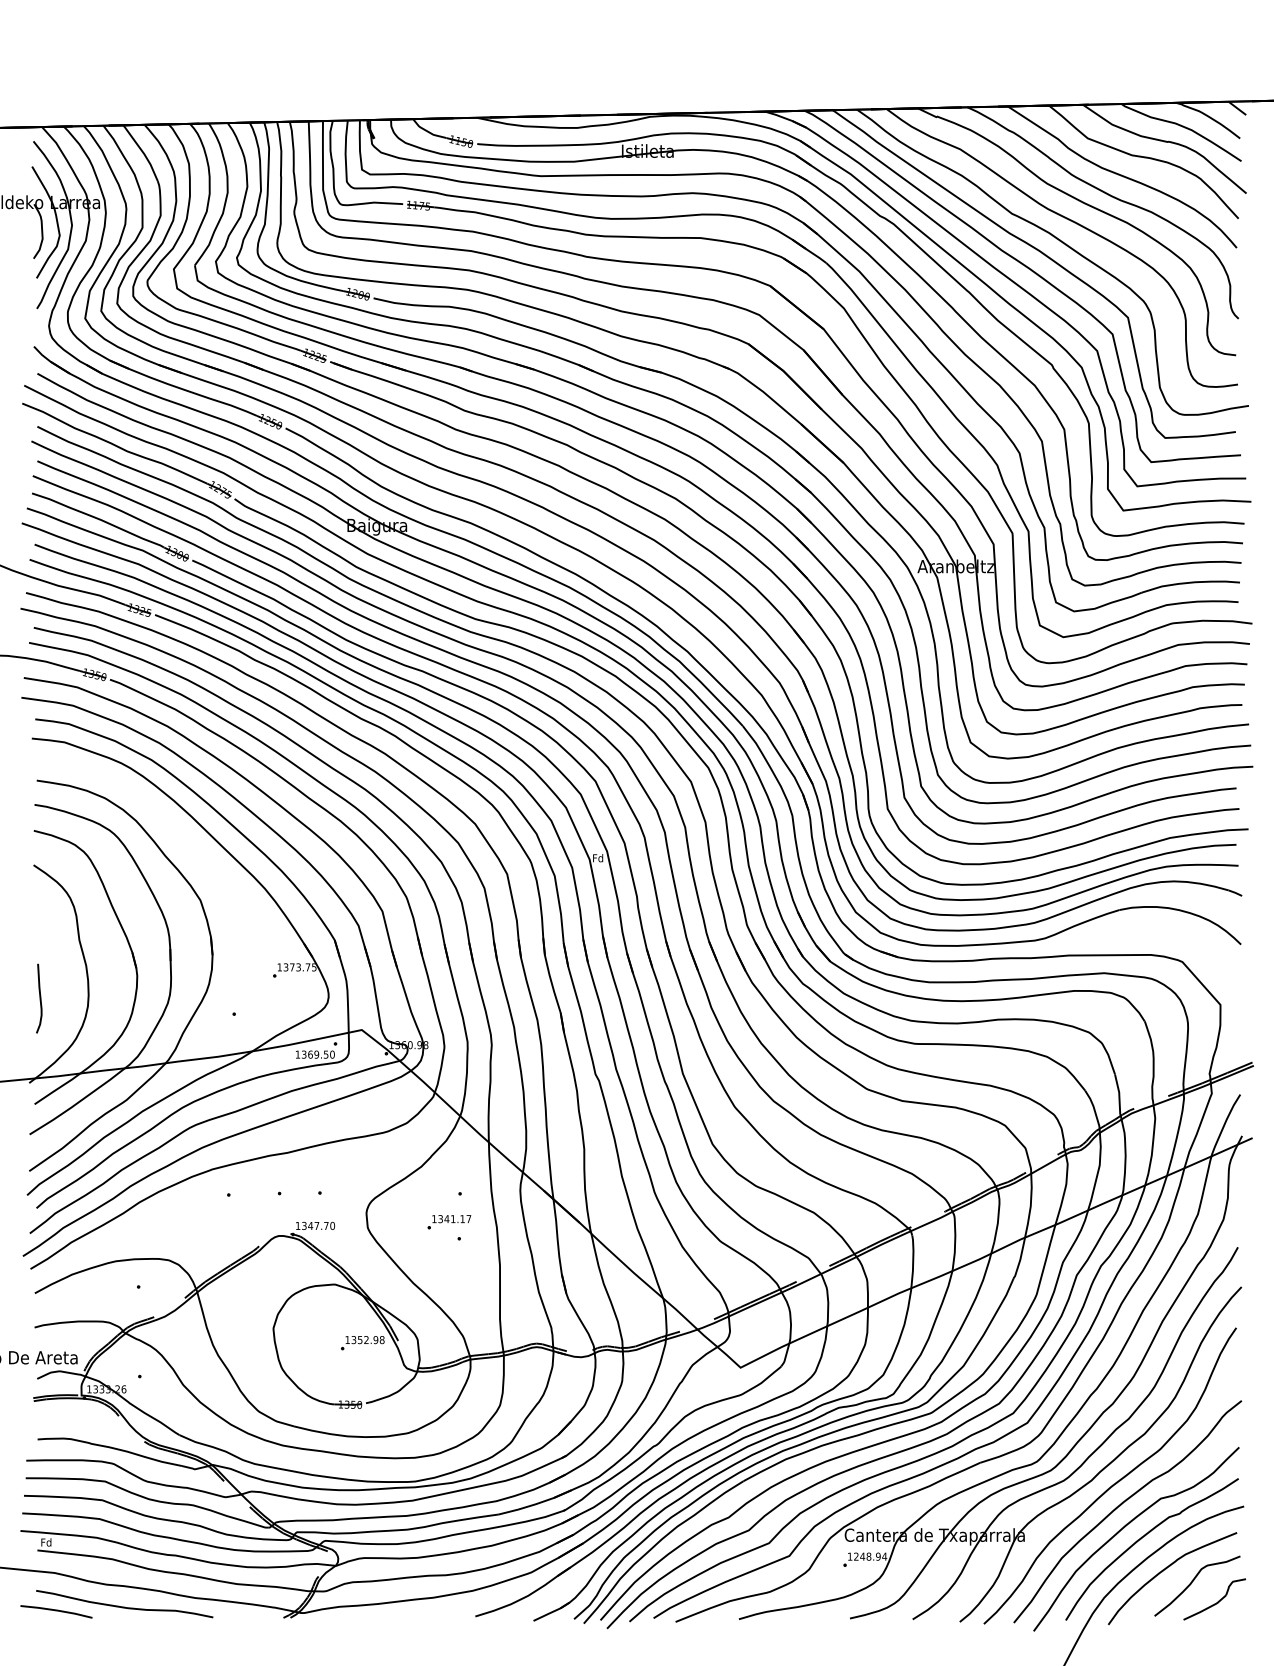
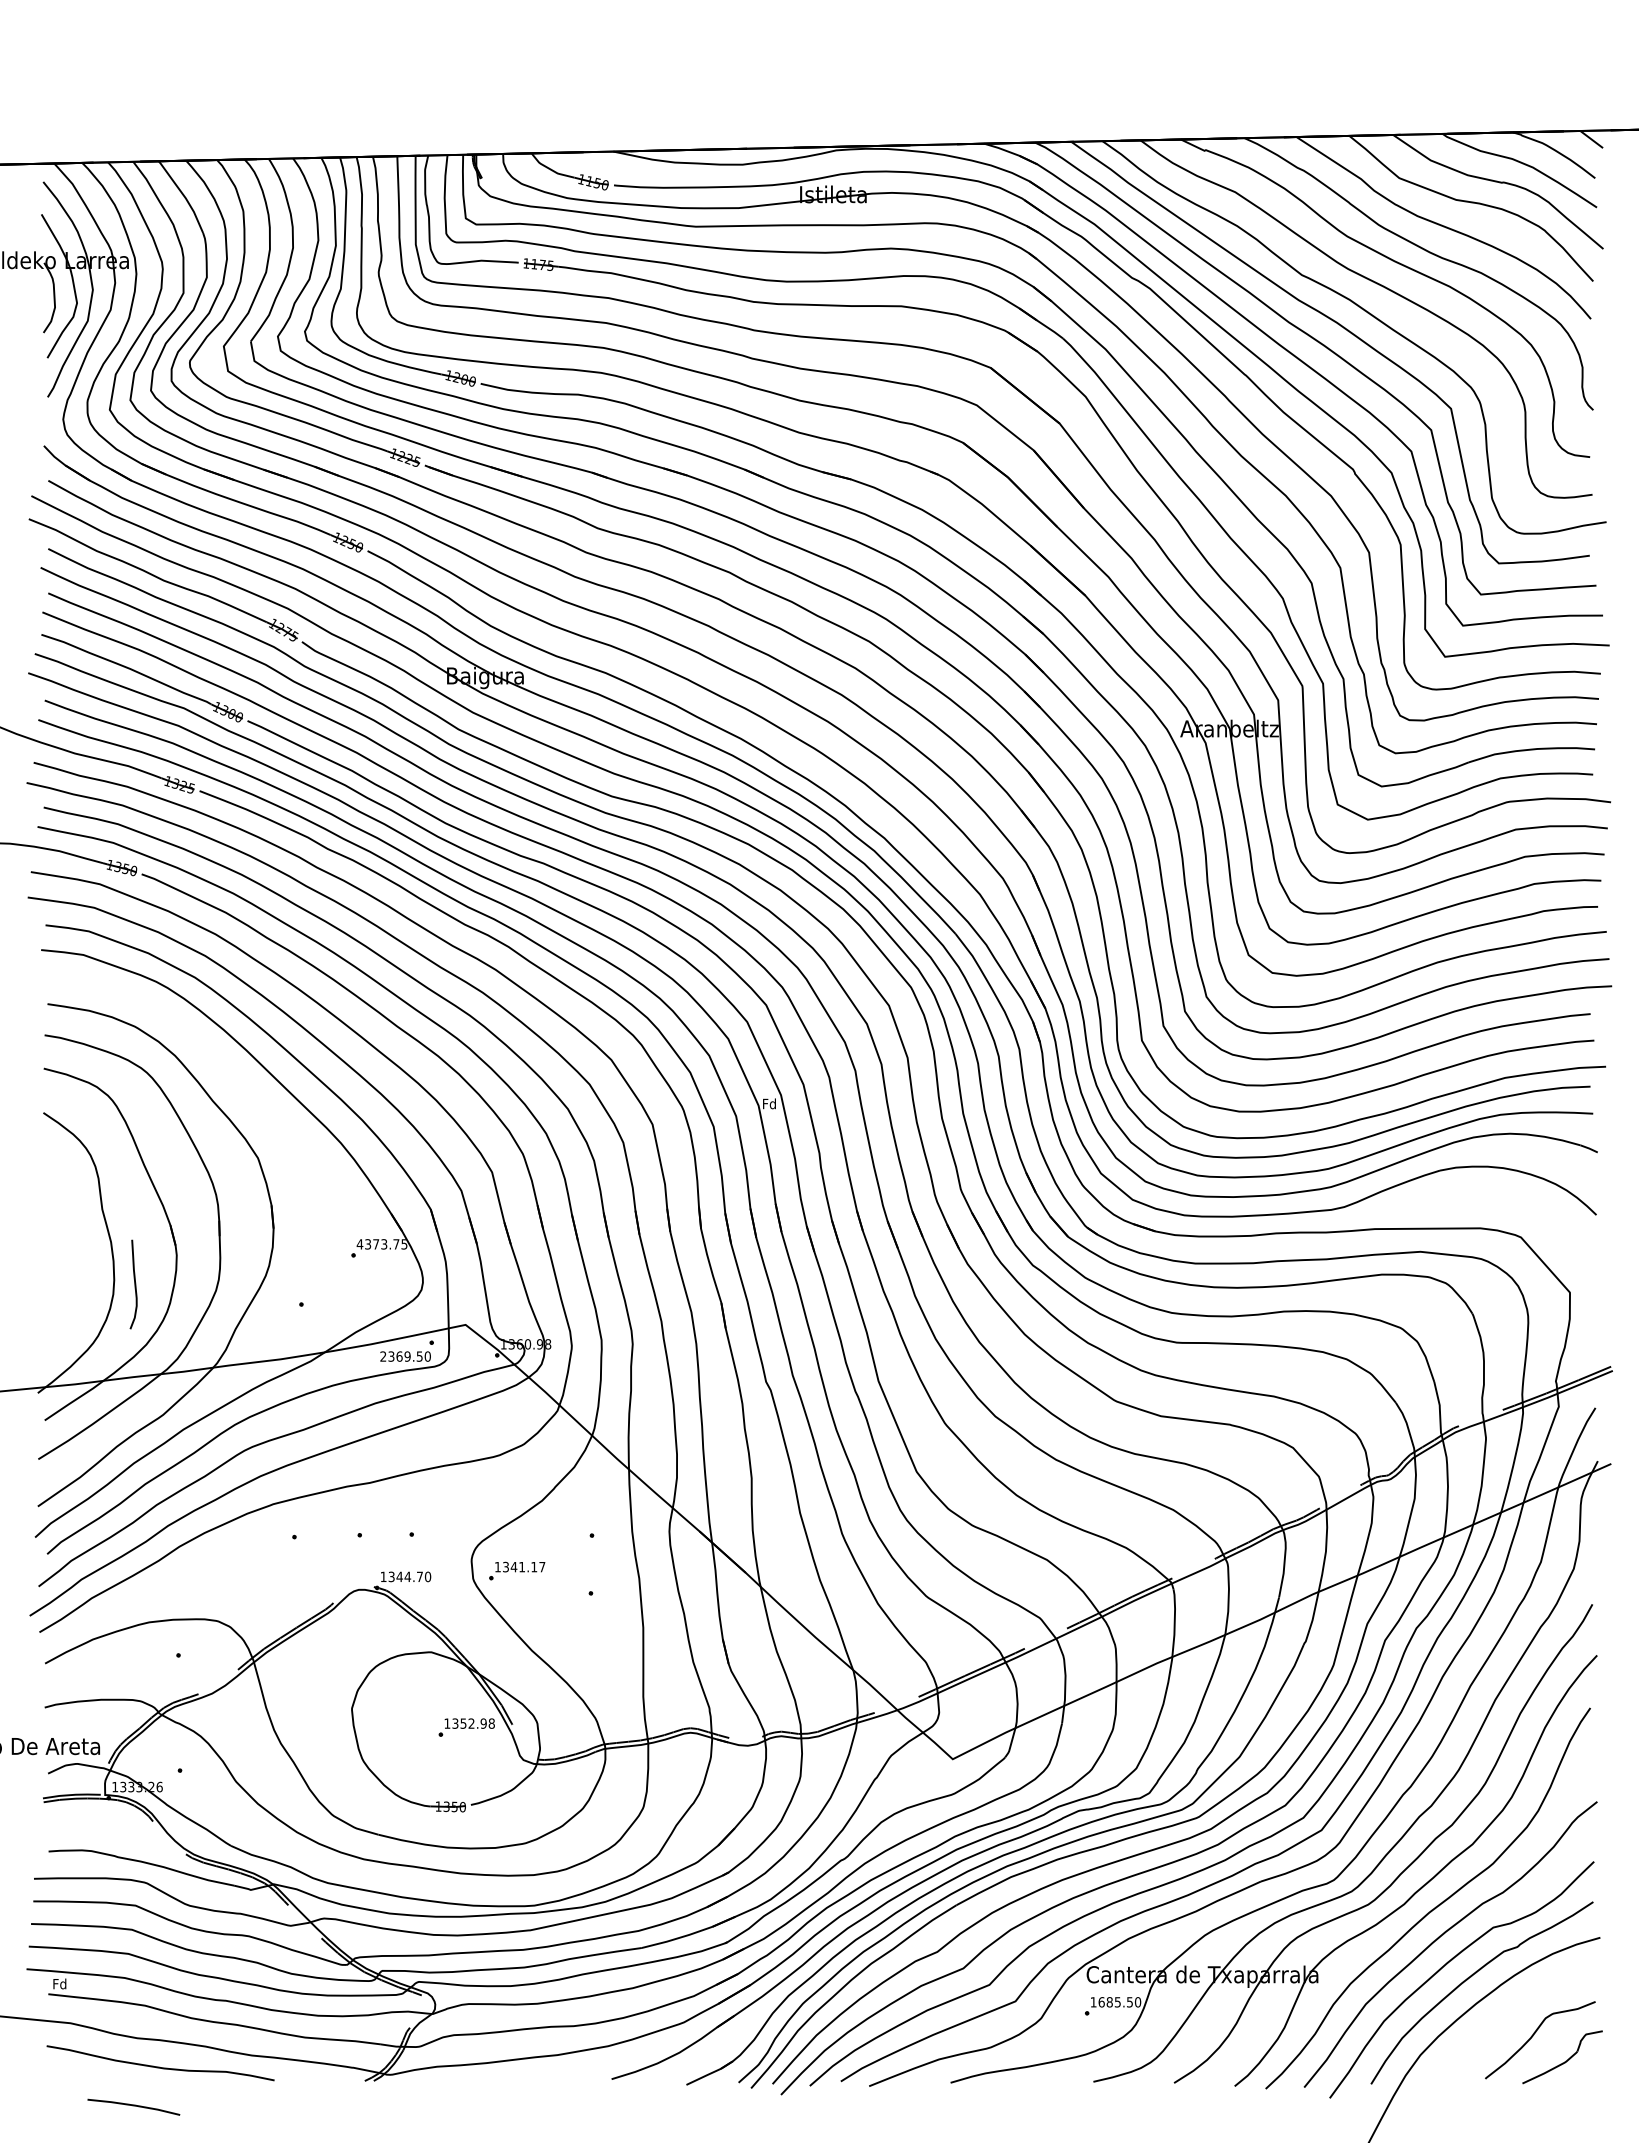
text: (279, 967) -> (359, 1244), 1373.75 -> 4373.75
curve: (39, 998) -> (134, 1284), moved
text: (298, 1054) -> (383, 1356), 1369.50 -> 2369.50
text: (449, 1221) -> (517, 1570), moved
text: (316, 1225) -> (407, 1576), 1347.70 -> 1344.70
text: (870, 1556) -> (1119, 2002), 1248.94 -> 1685.50
curve: (1166, 1569) -> (1500, 2018), removed
line: (56, 1611) -> (133, 2106), moved

